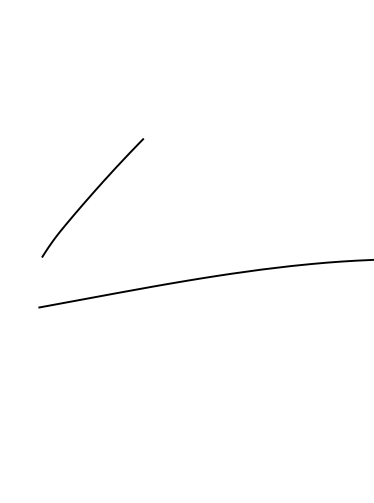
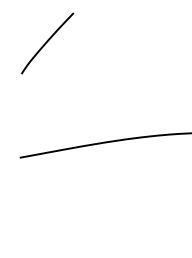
curve: (92, 195) -> (47, 42), moved

